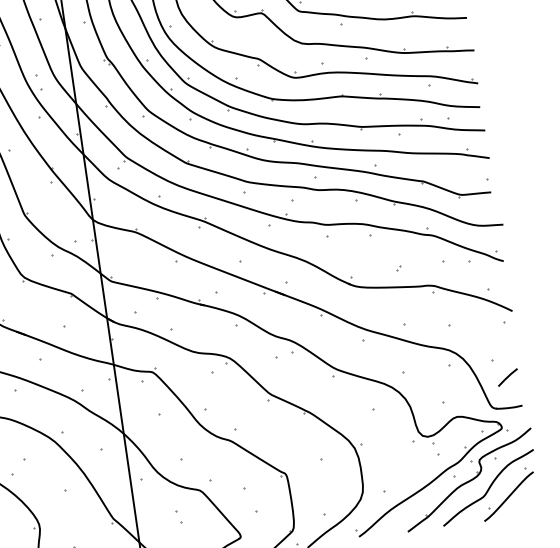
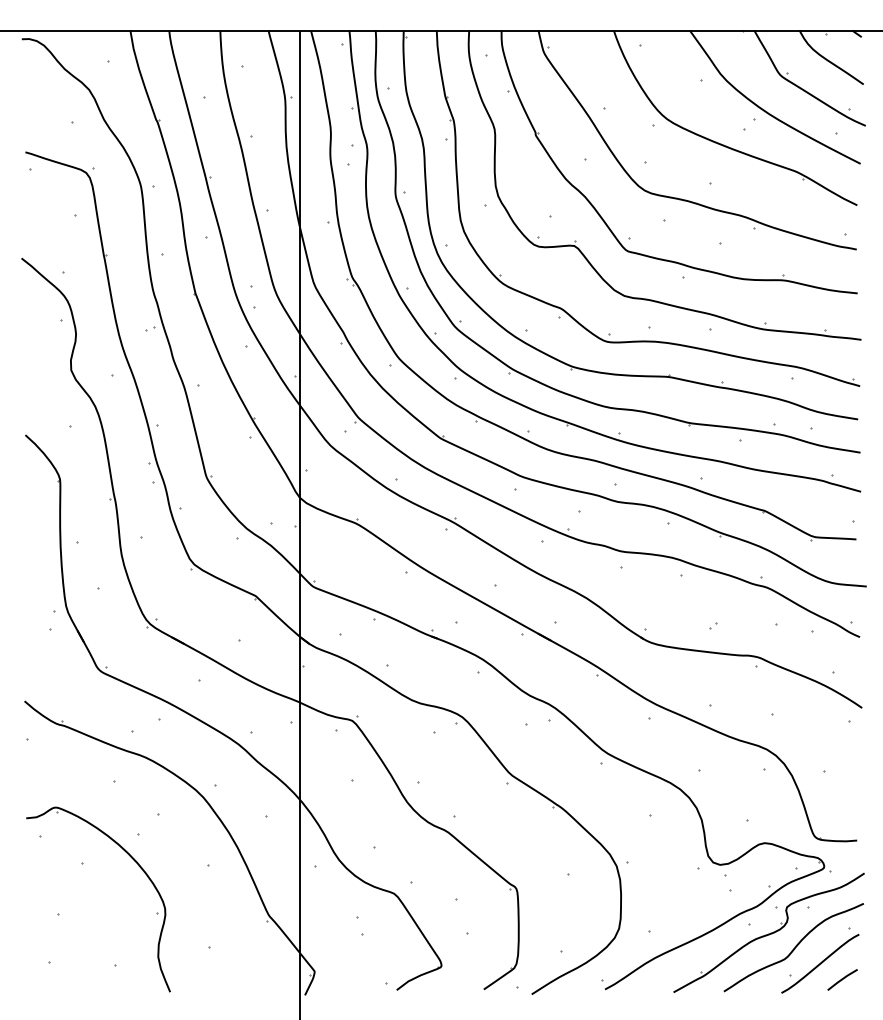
line: (507, 377) -> (842, 979), moved

